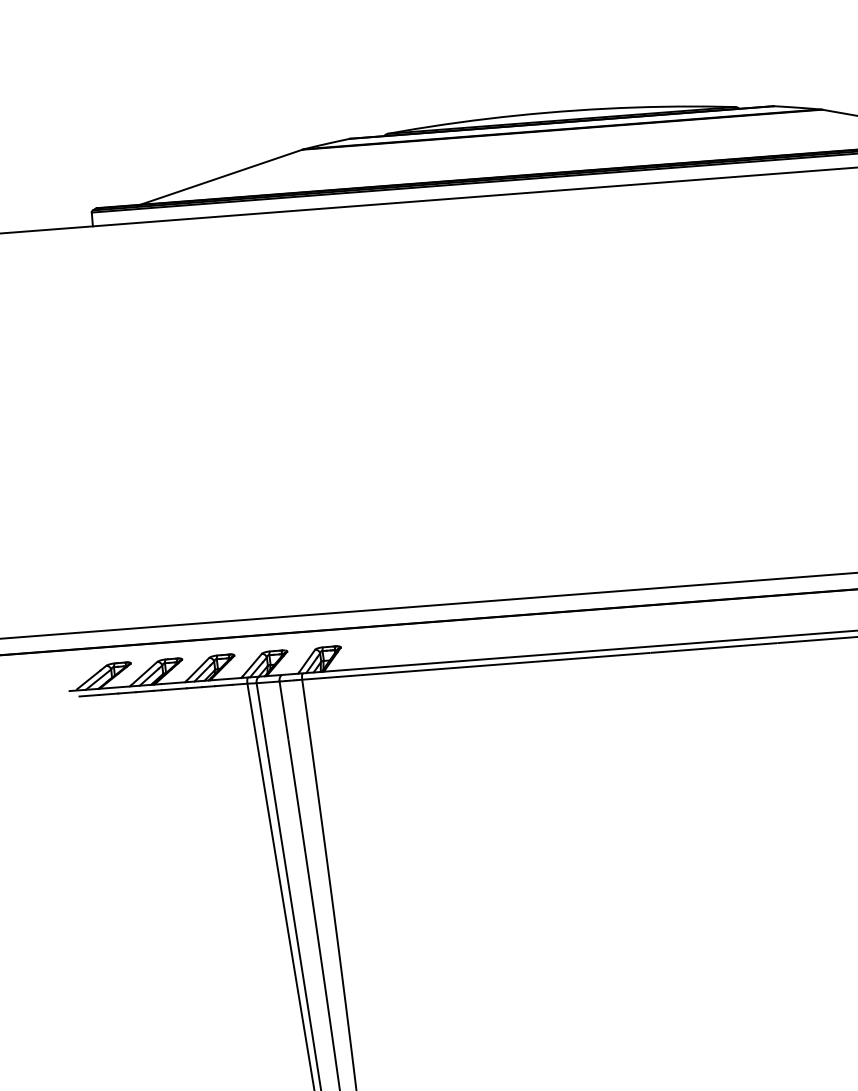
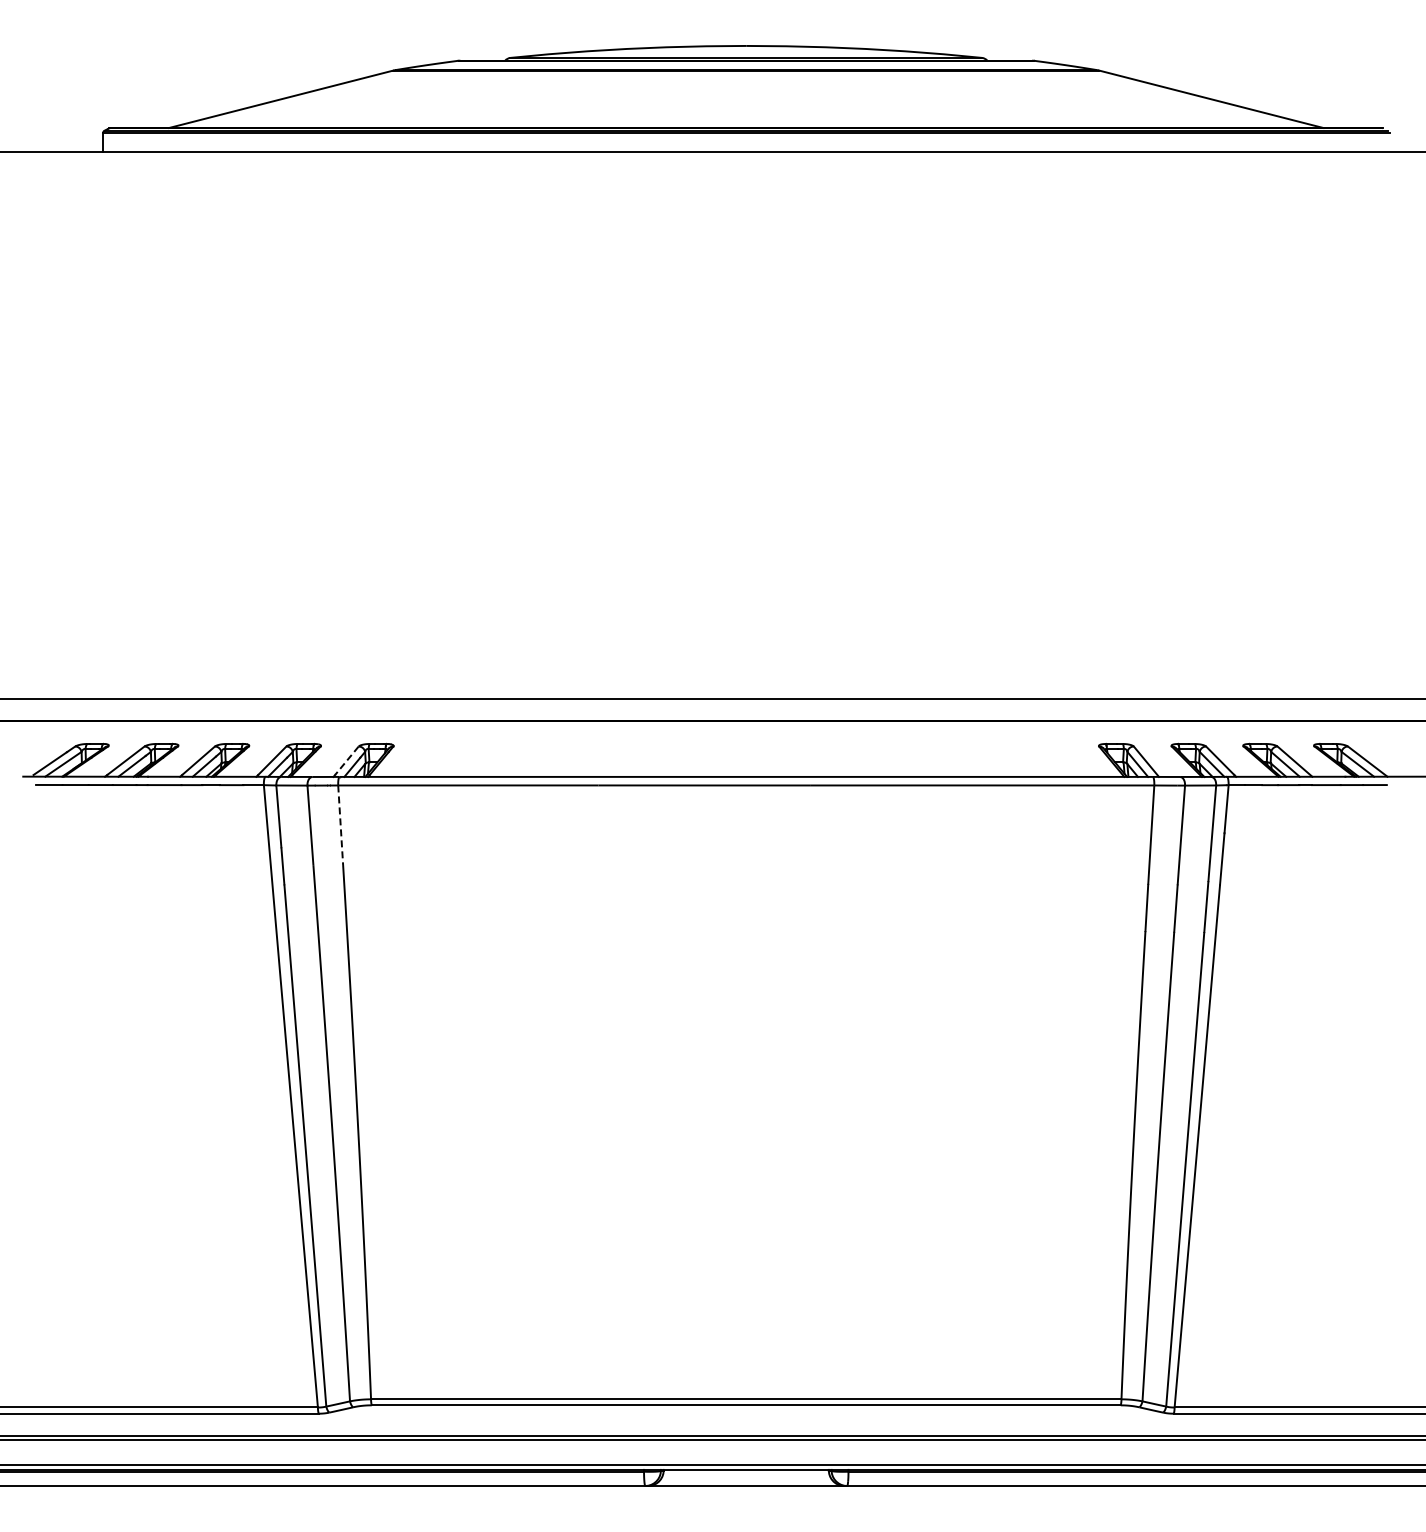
line: (306, 660) -> (346, 760), solid -> dashed
line: (306, 709) -> (340, 825), solid -> dashed

